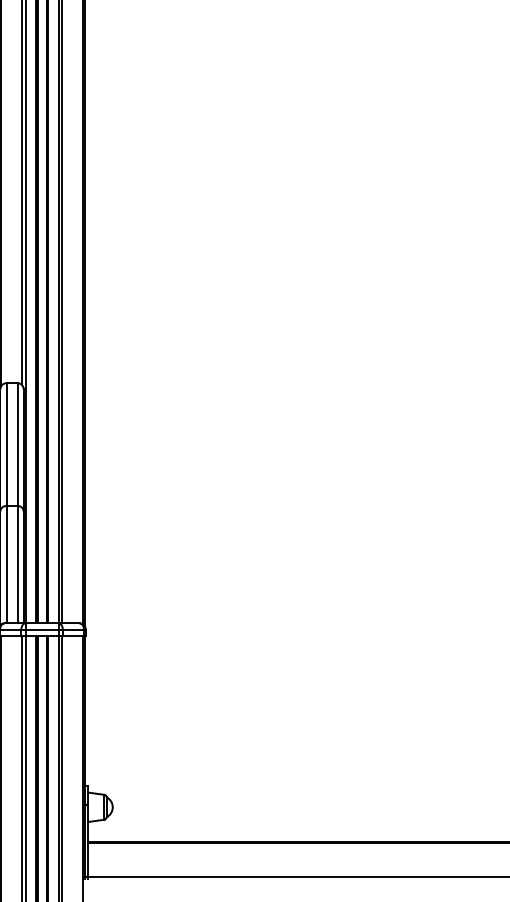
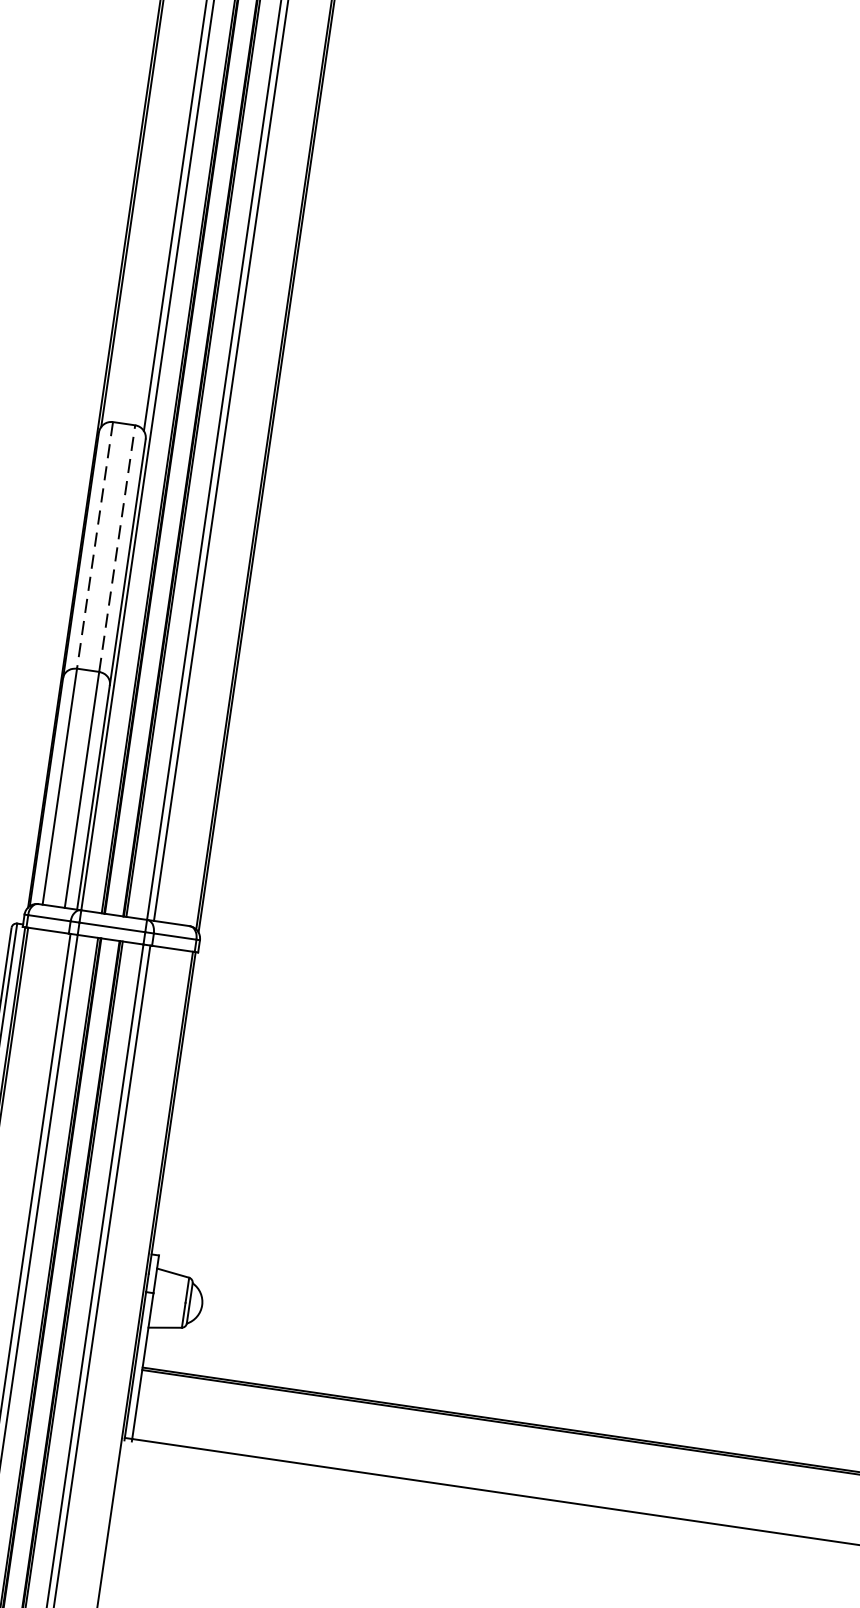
line: (17, 444) -> (117, 548), solid -> dashed
line: (6, 445) -> (94, 547), solid -> dashed

